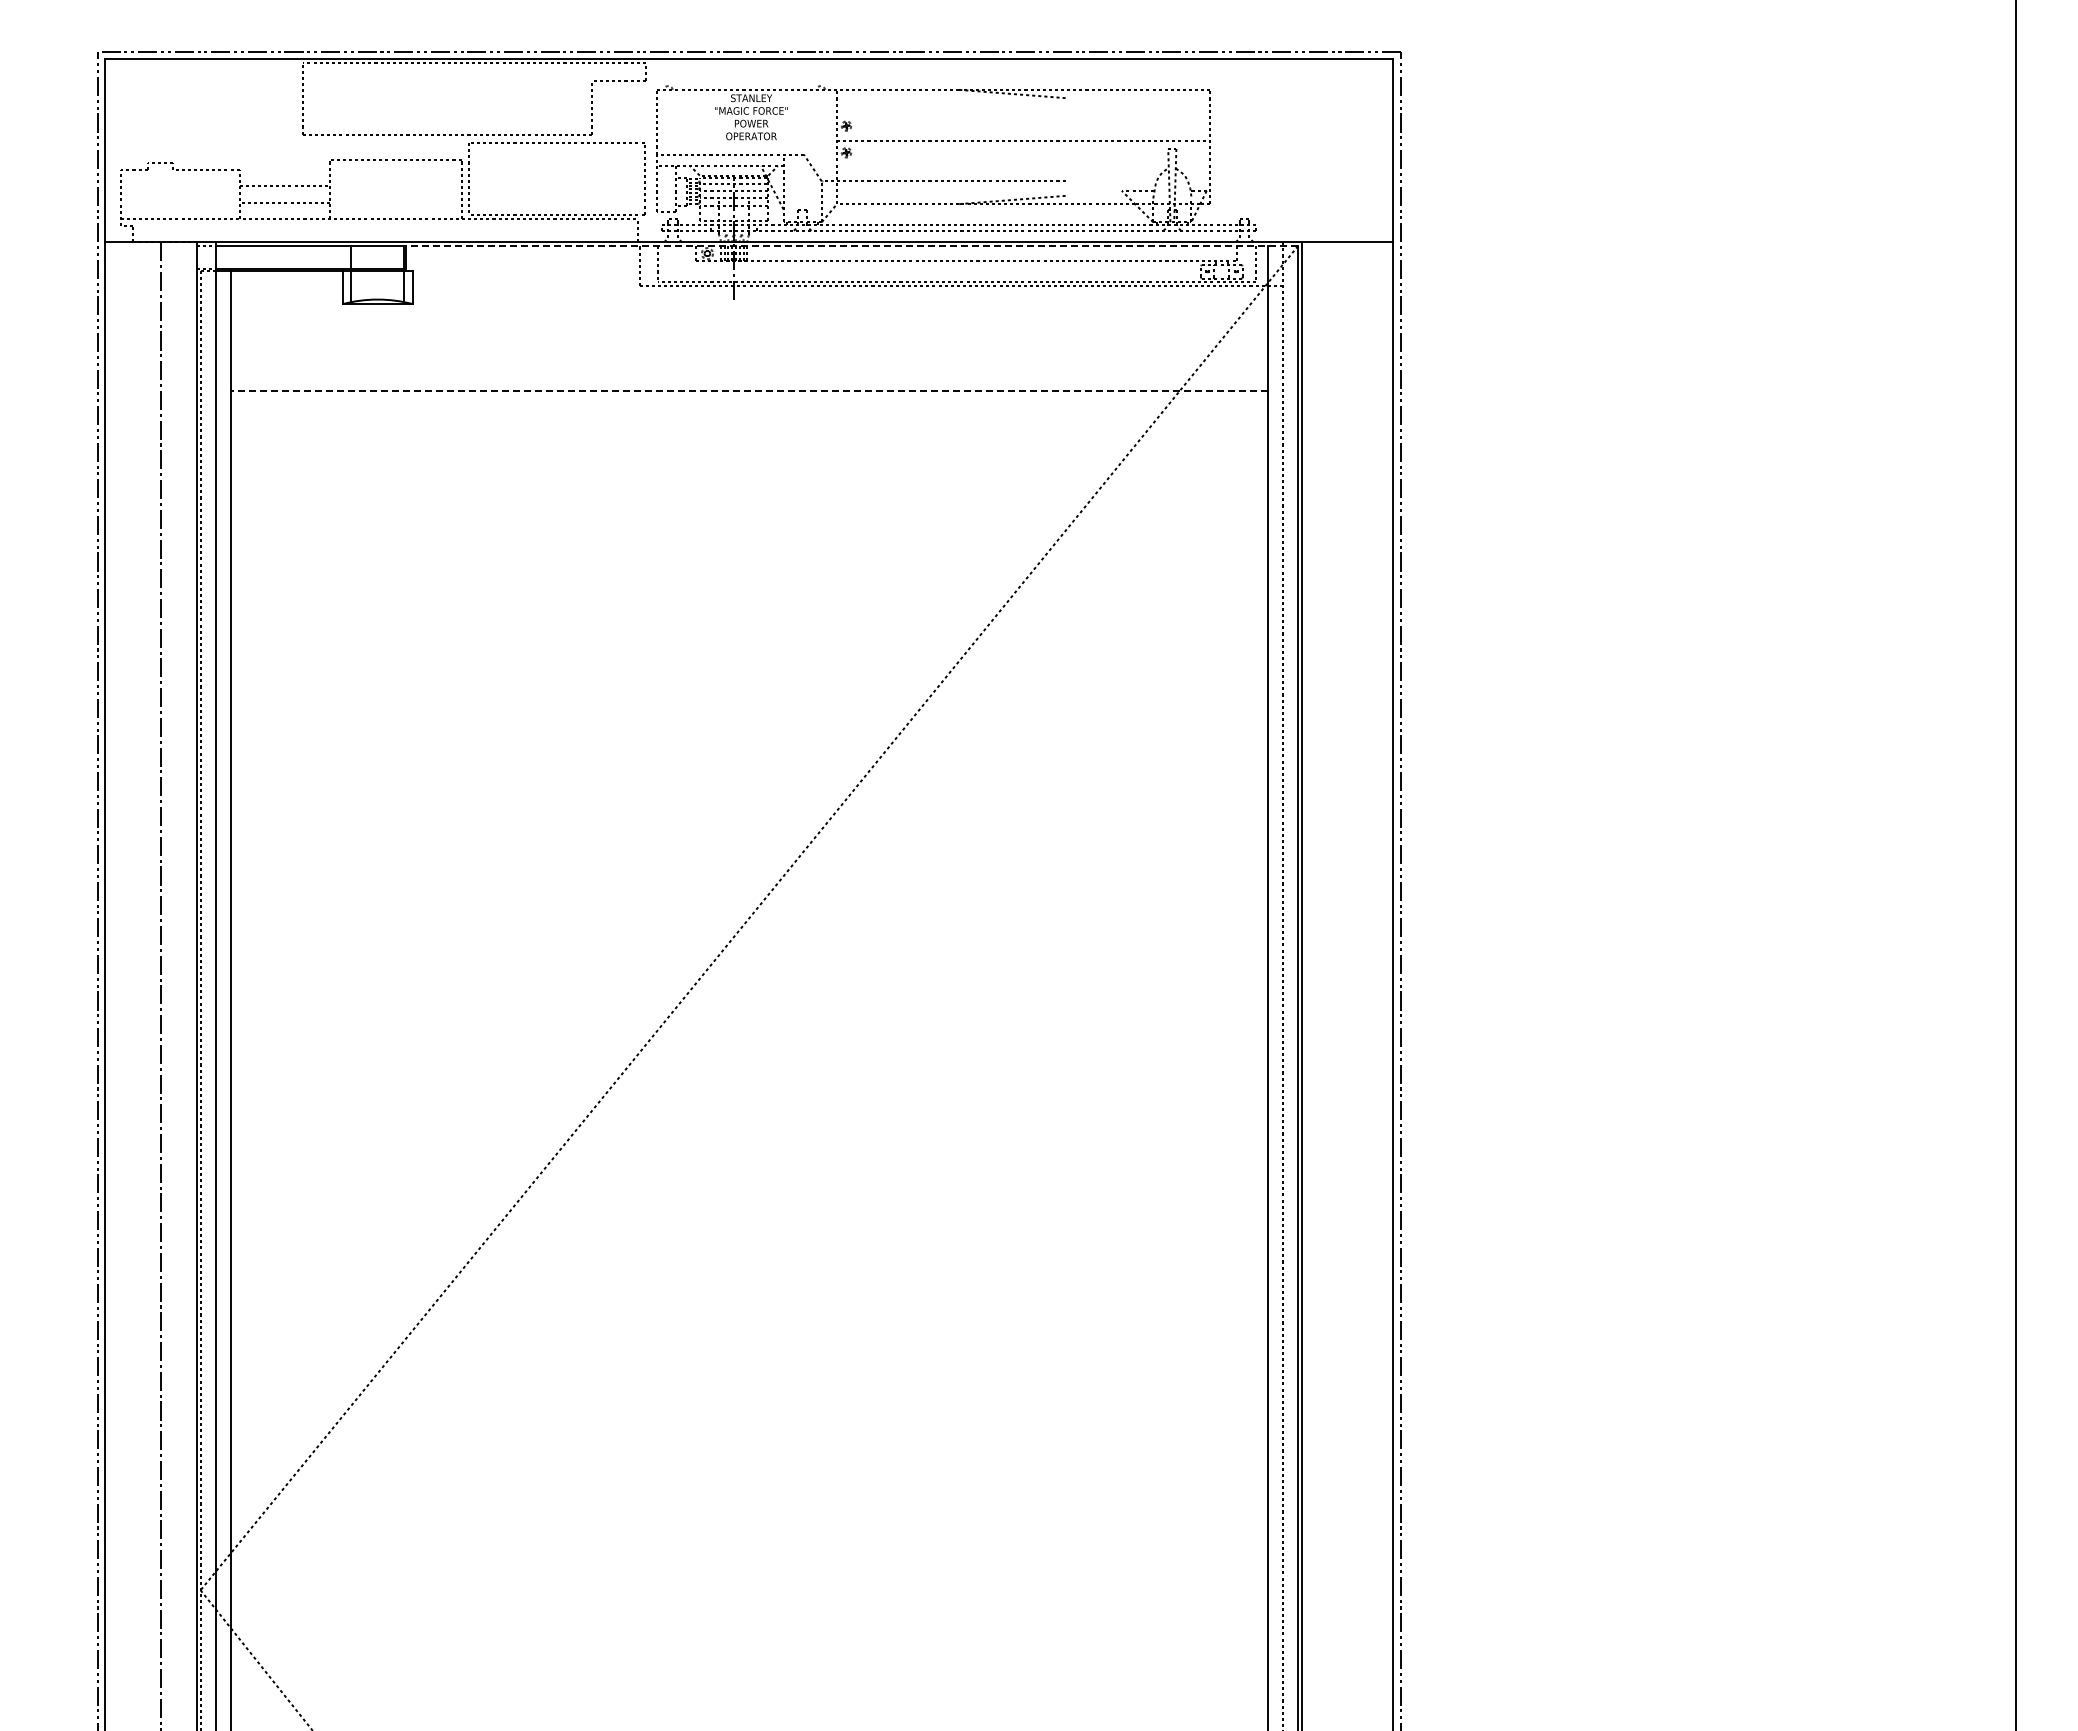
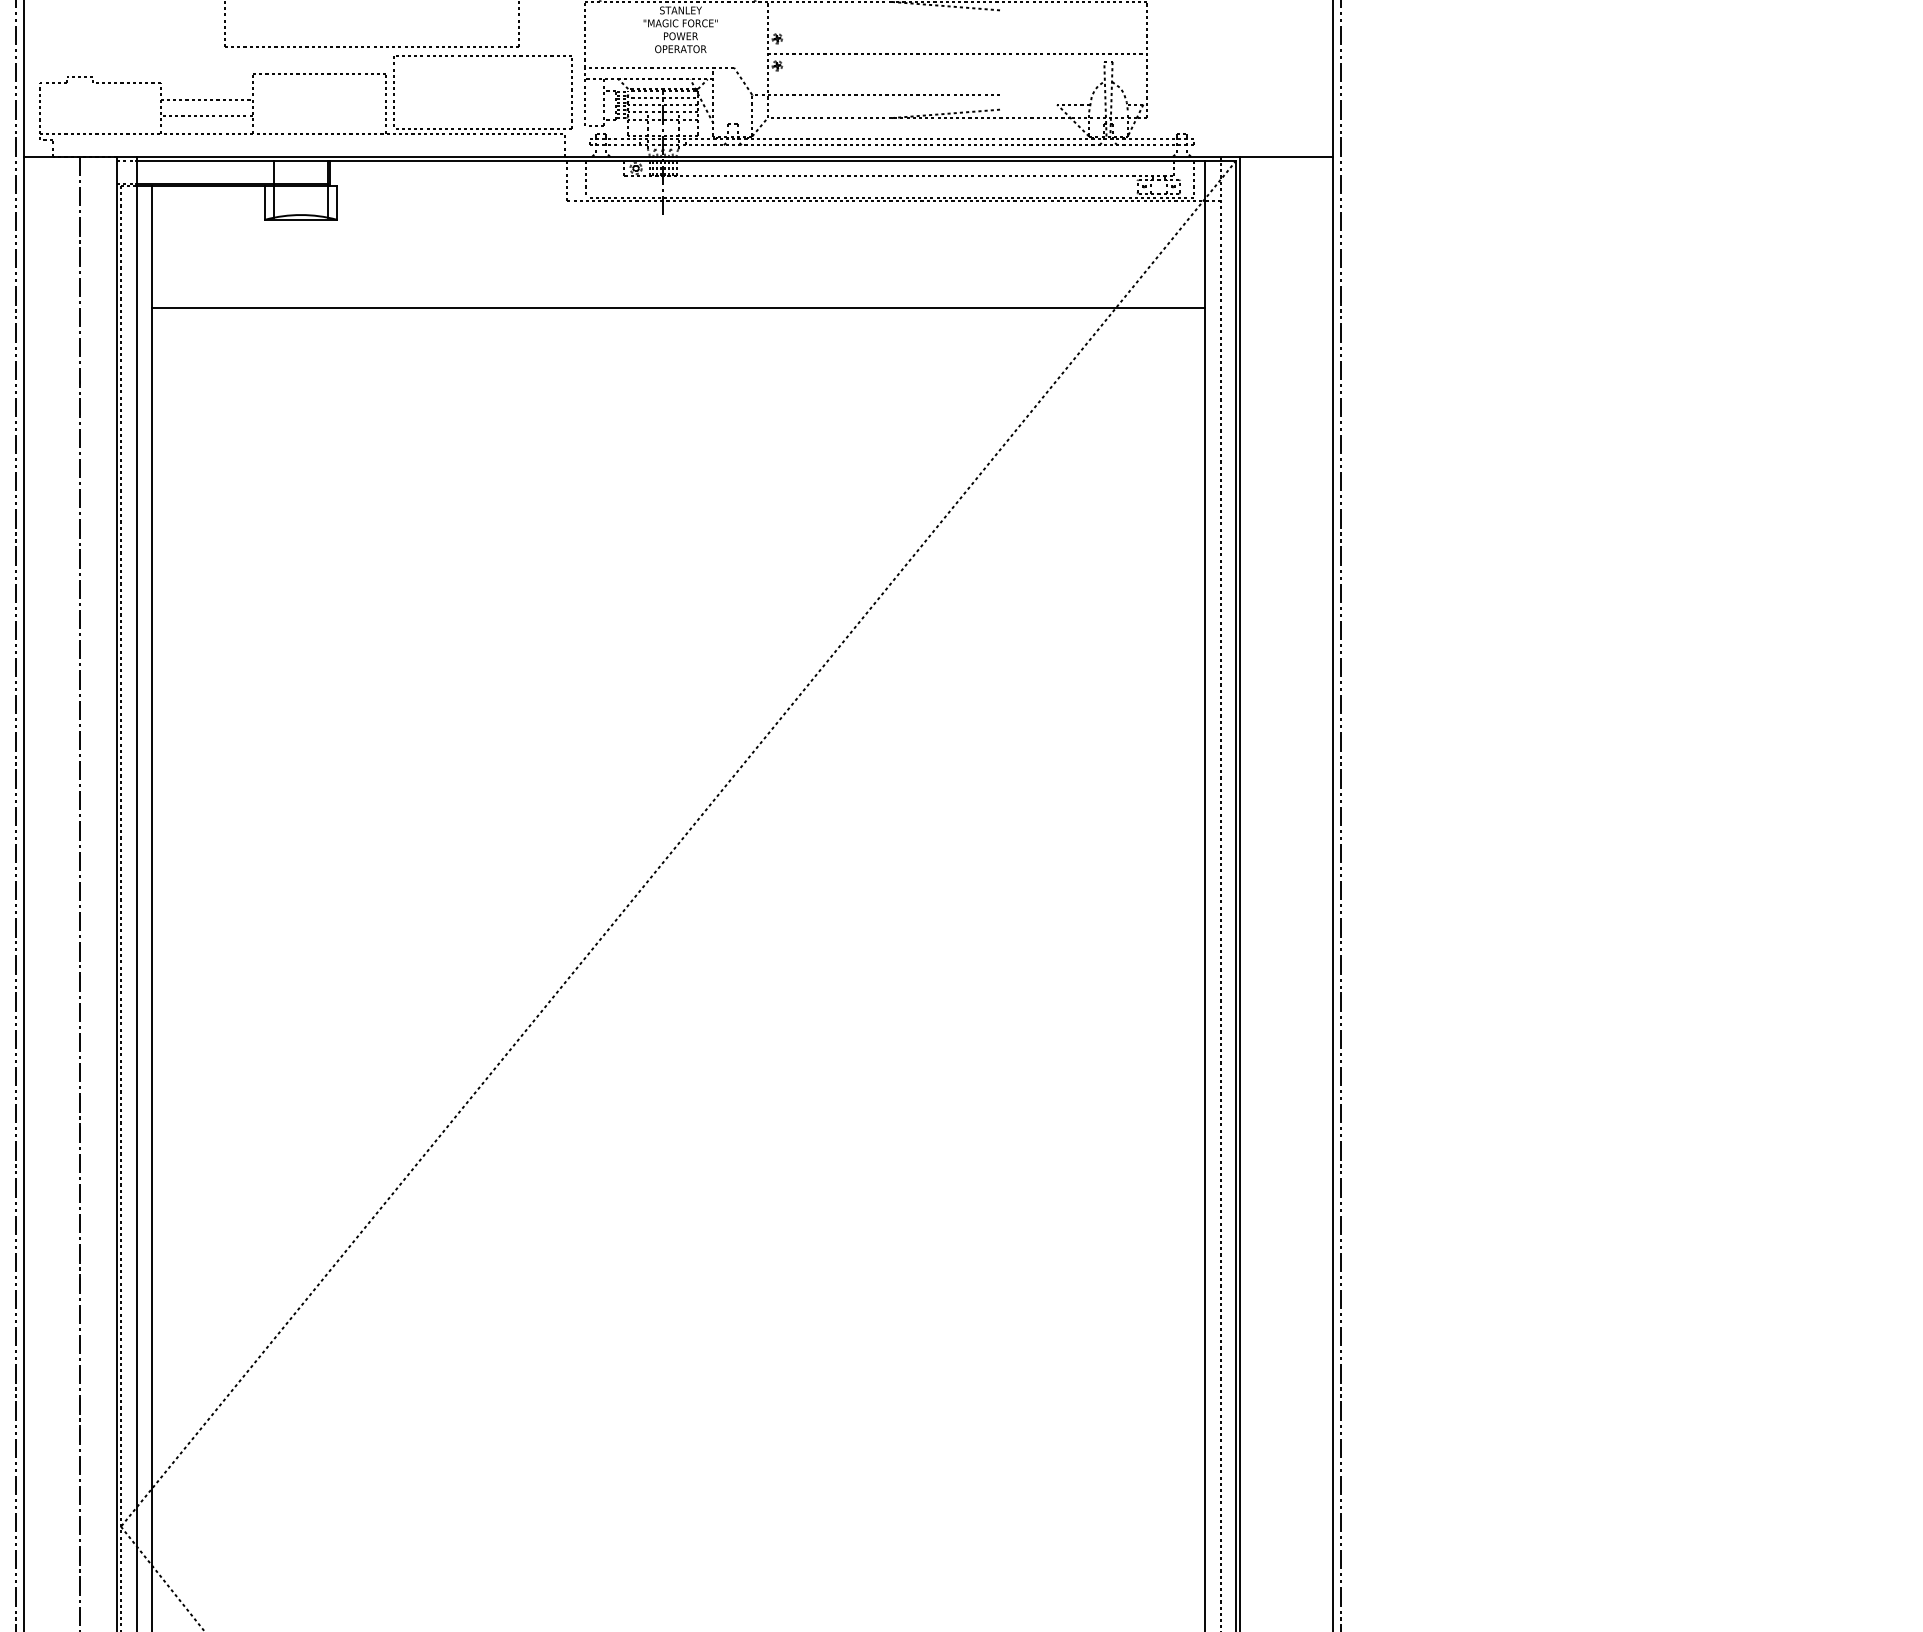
line: (852, 246) -> (783, 161), dashed -> solid
line: (748, 390) -> (677, 307), dashed -> solid

